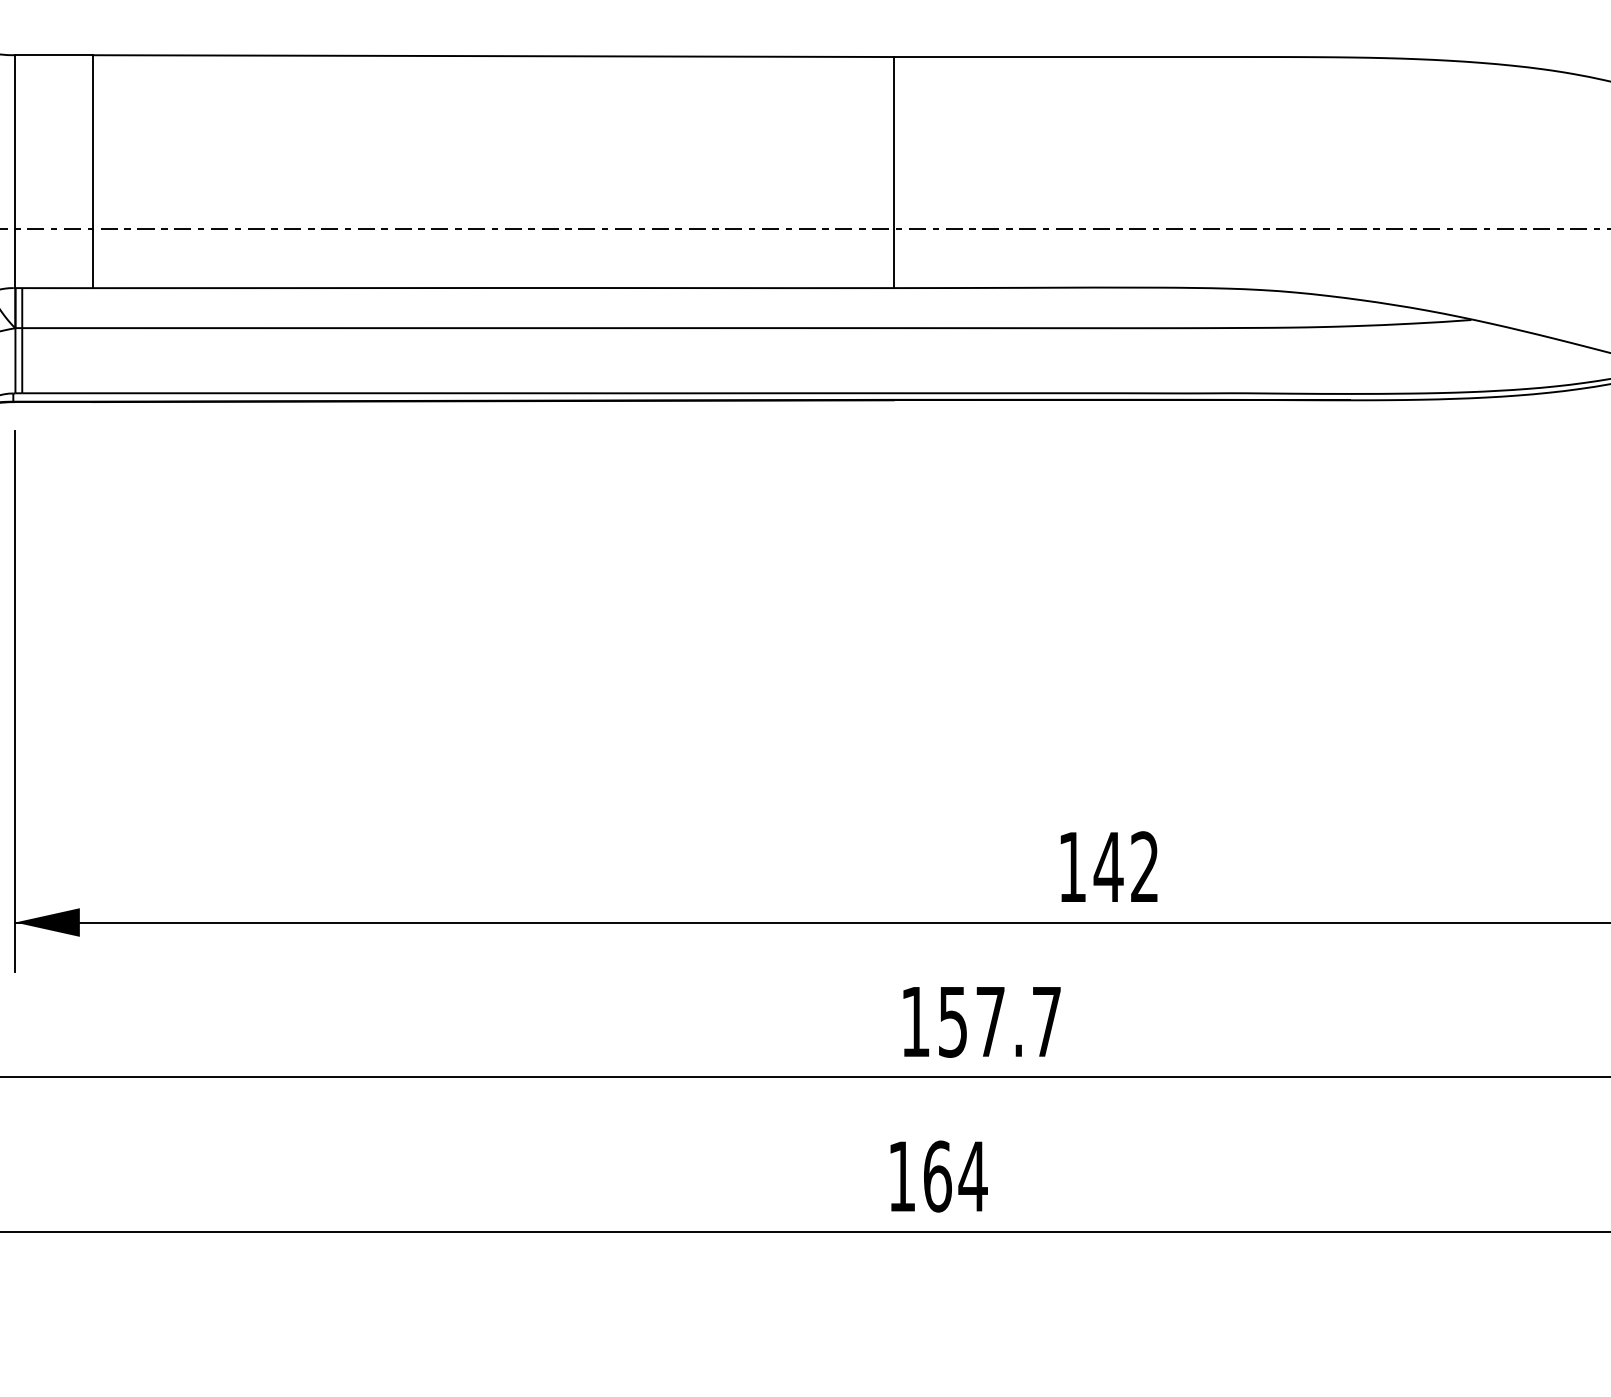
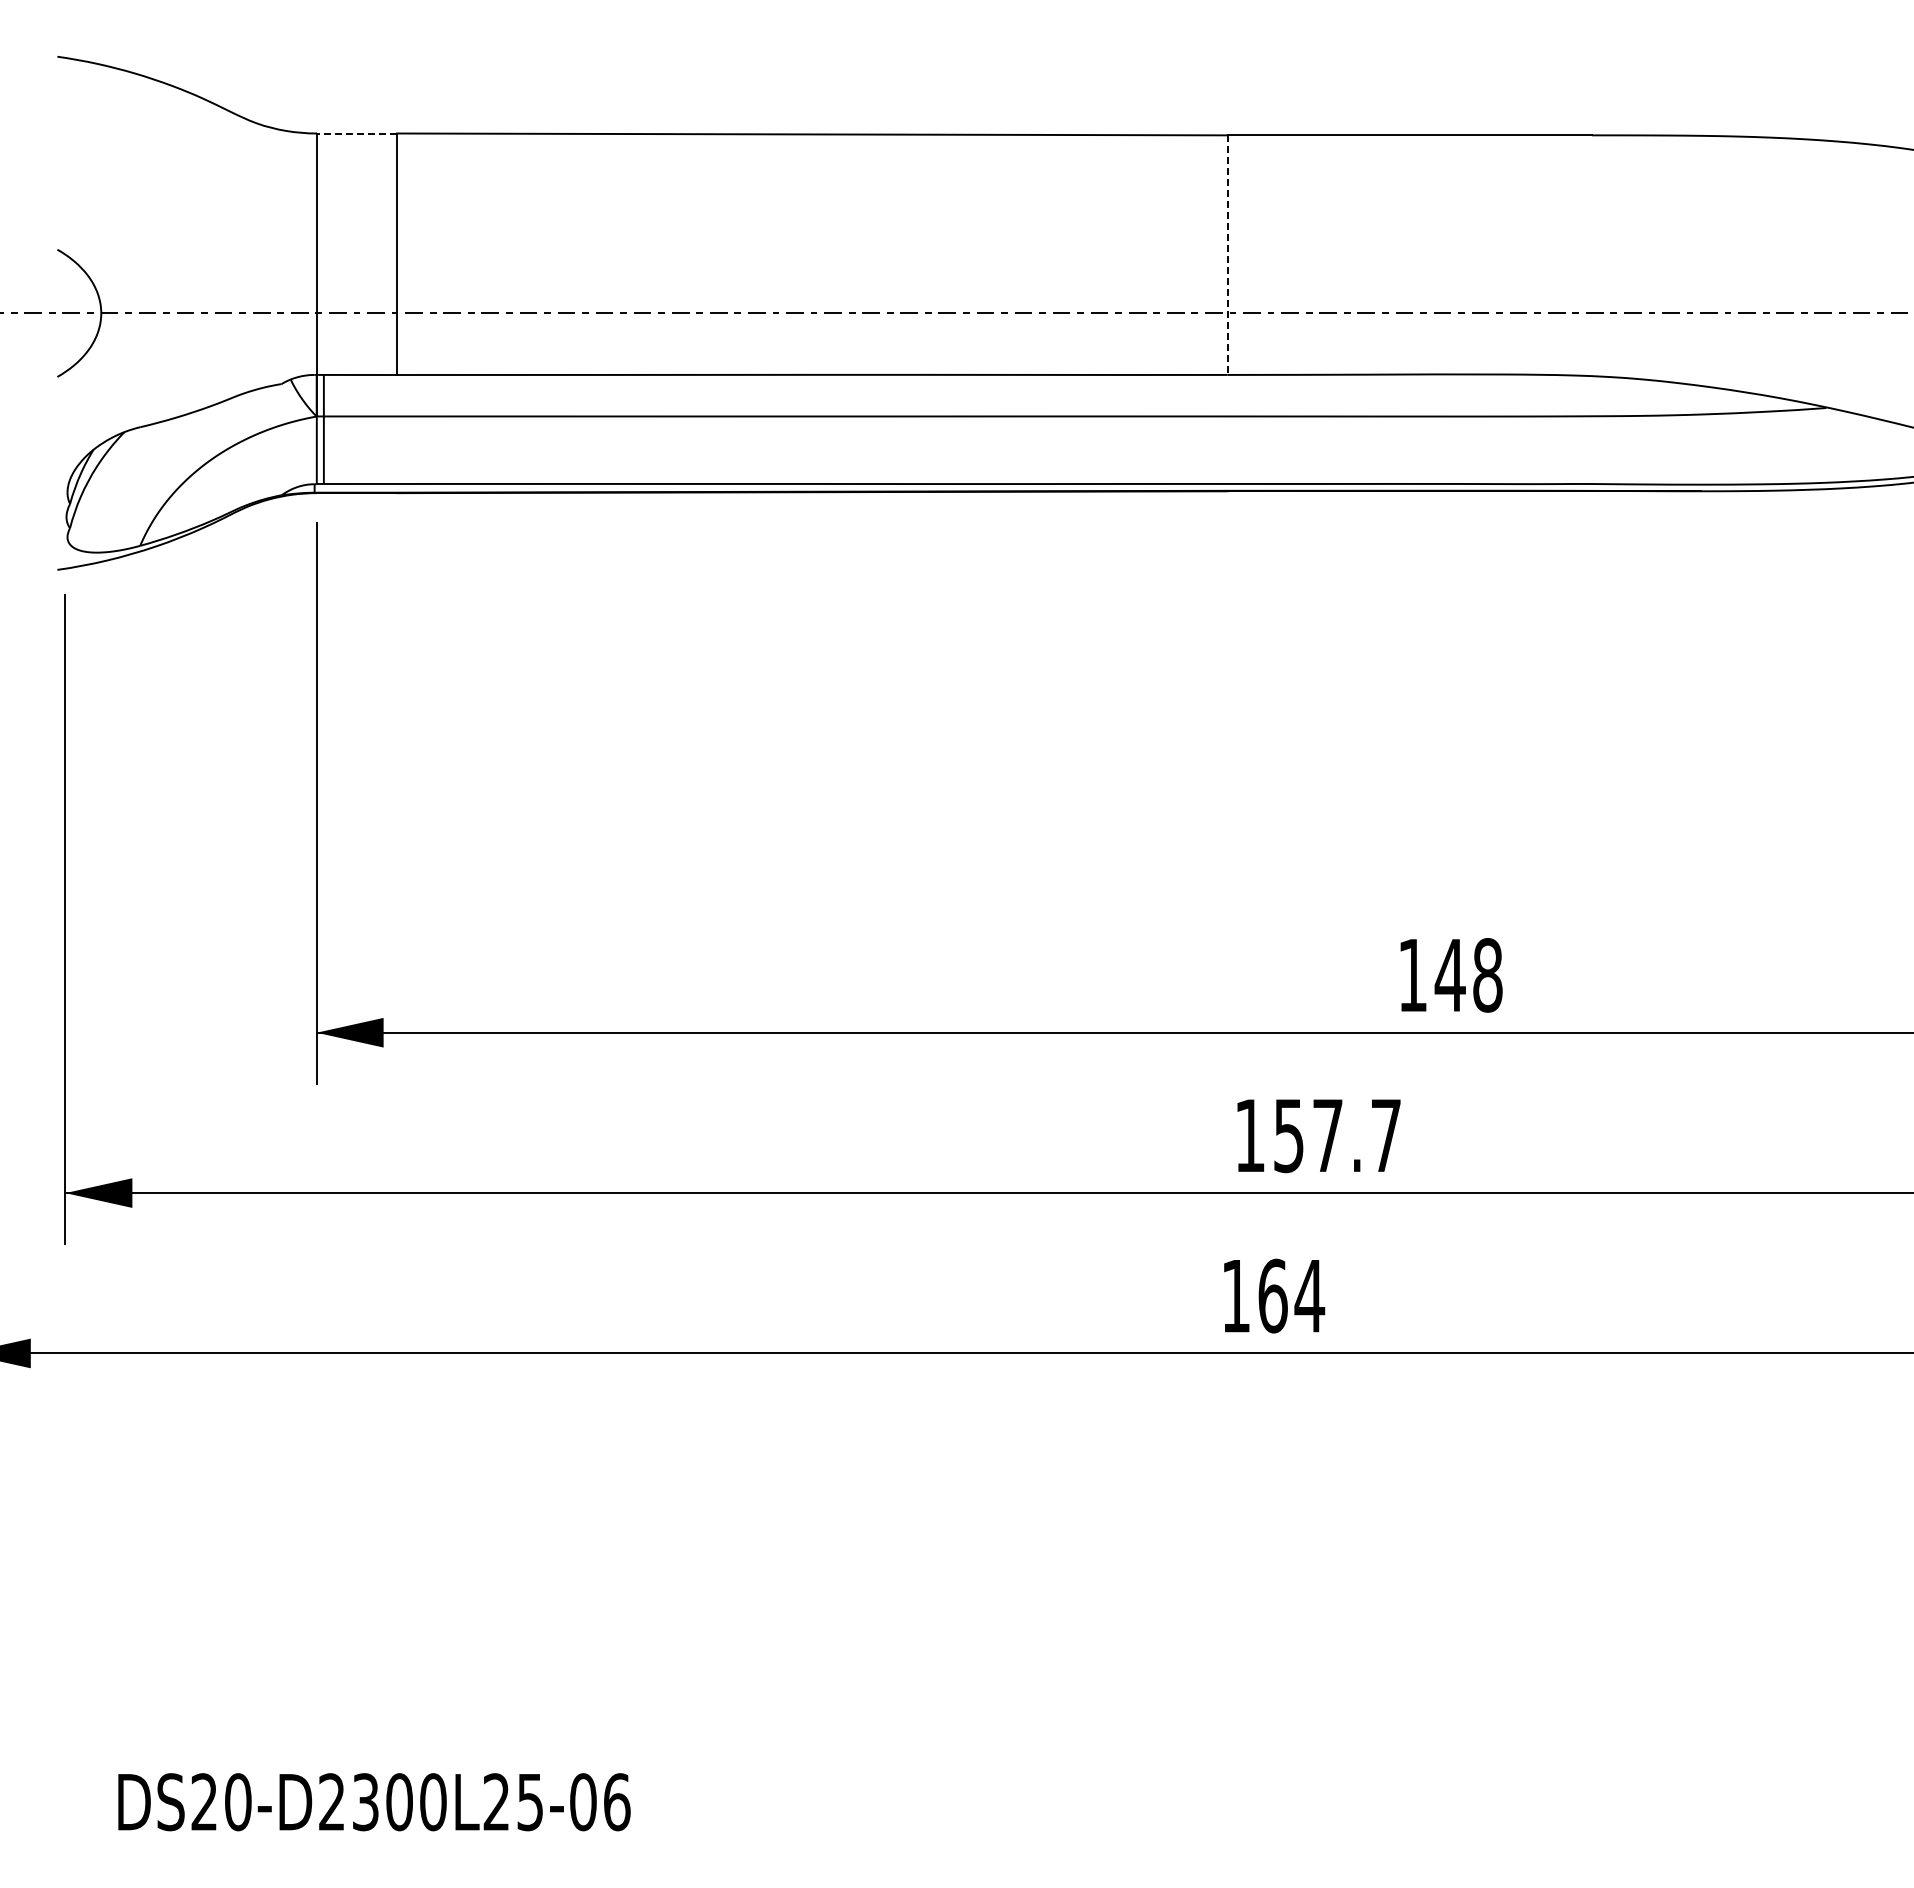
line: (53, 55) -> (356, 133), solid -> dashed
line: (893, 172) -> (1227, 255), solid -> dashed
text: (1144, 867) -> (1487, 975), 142 -> 148

